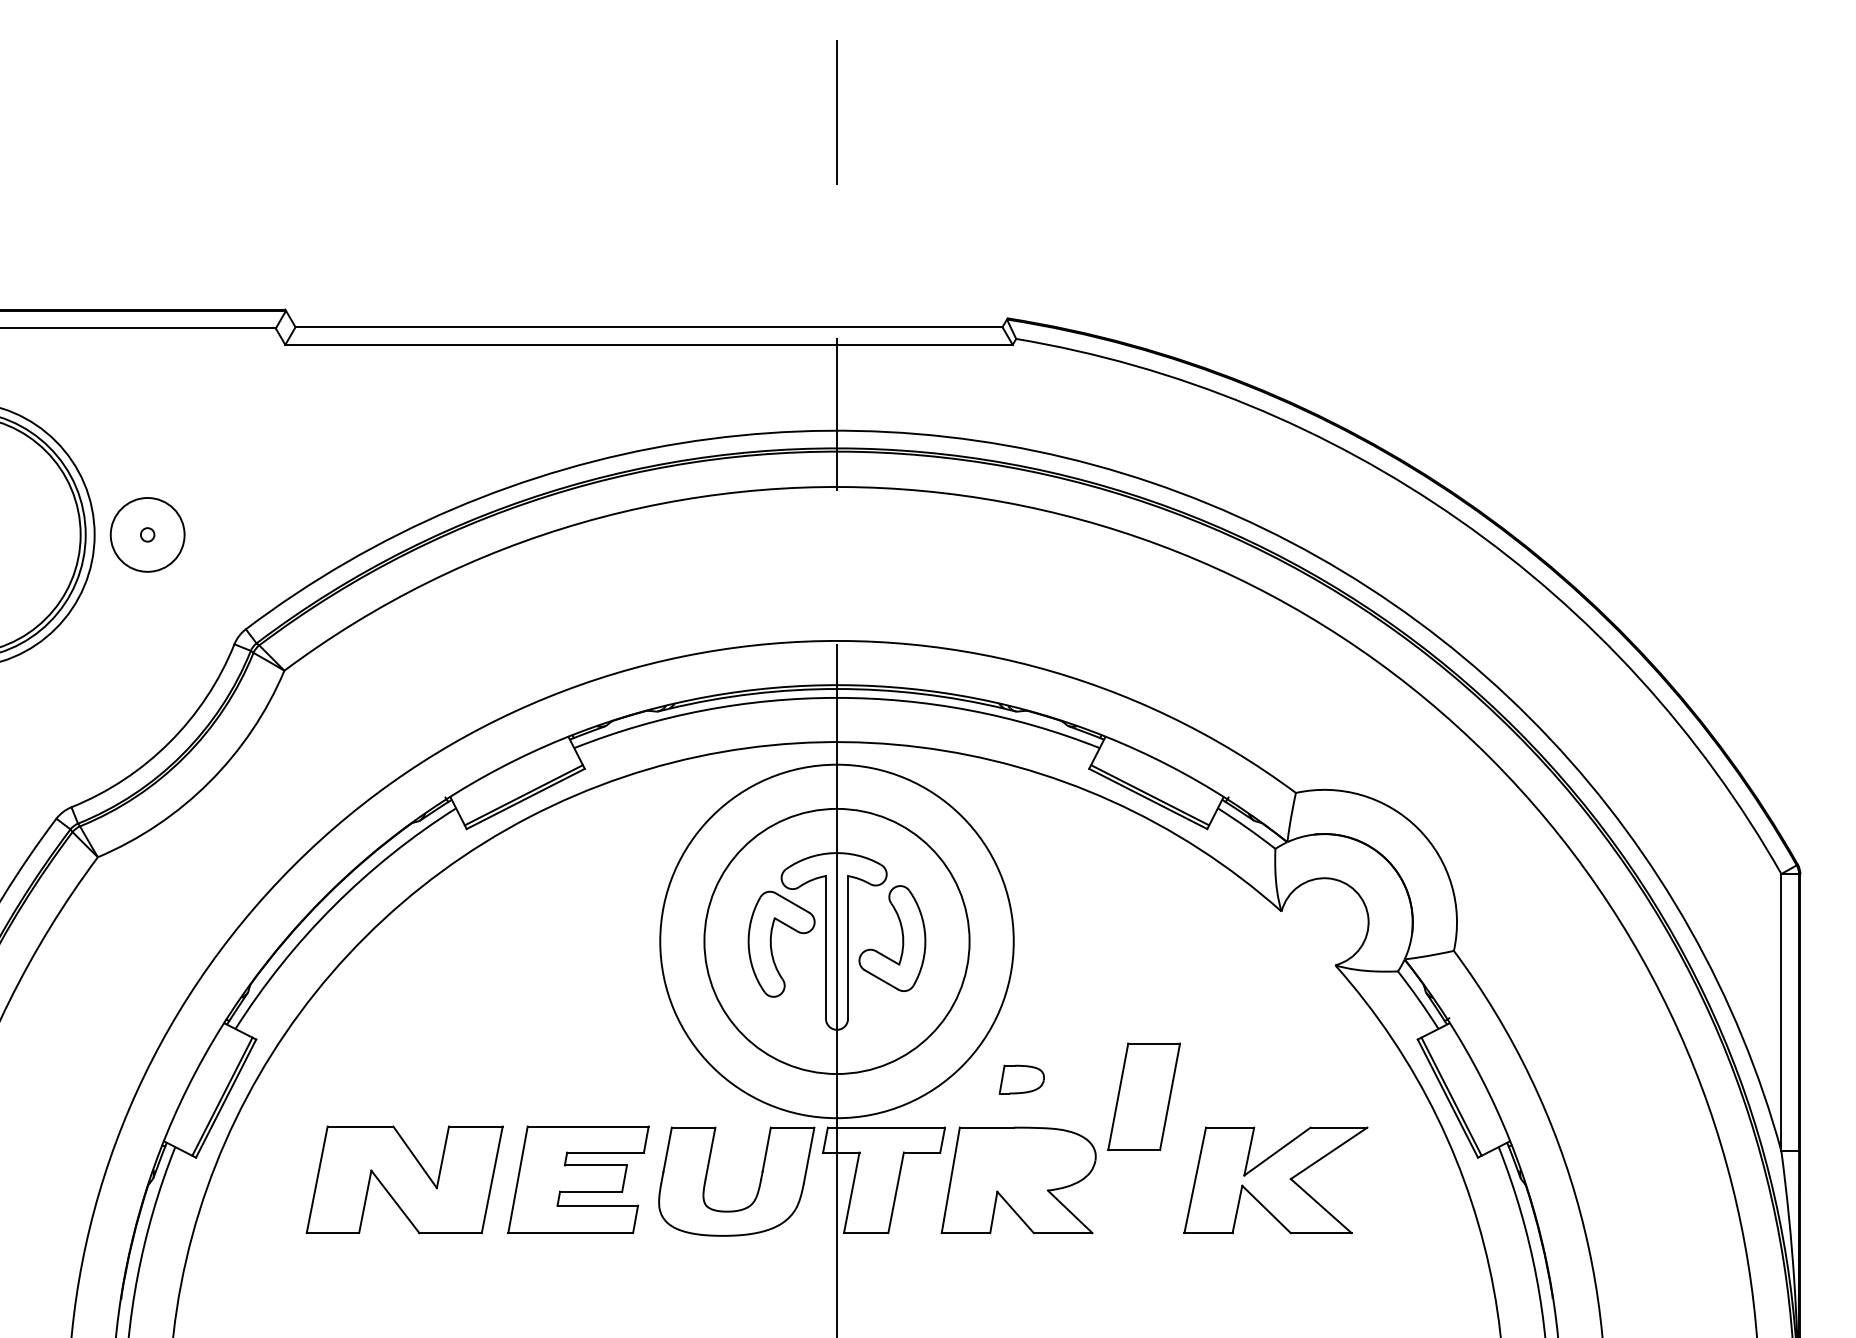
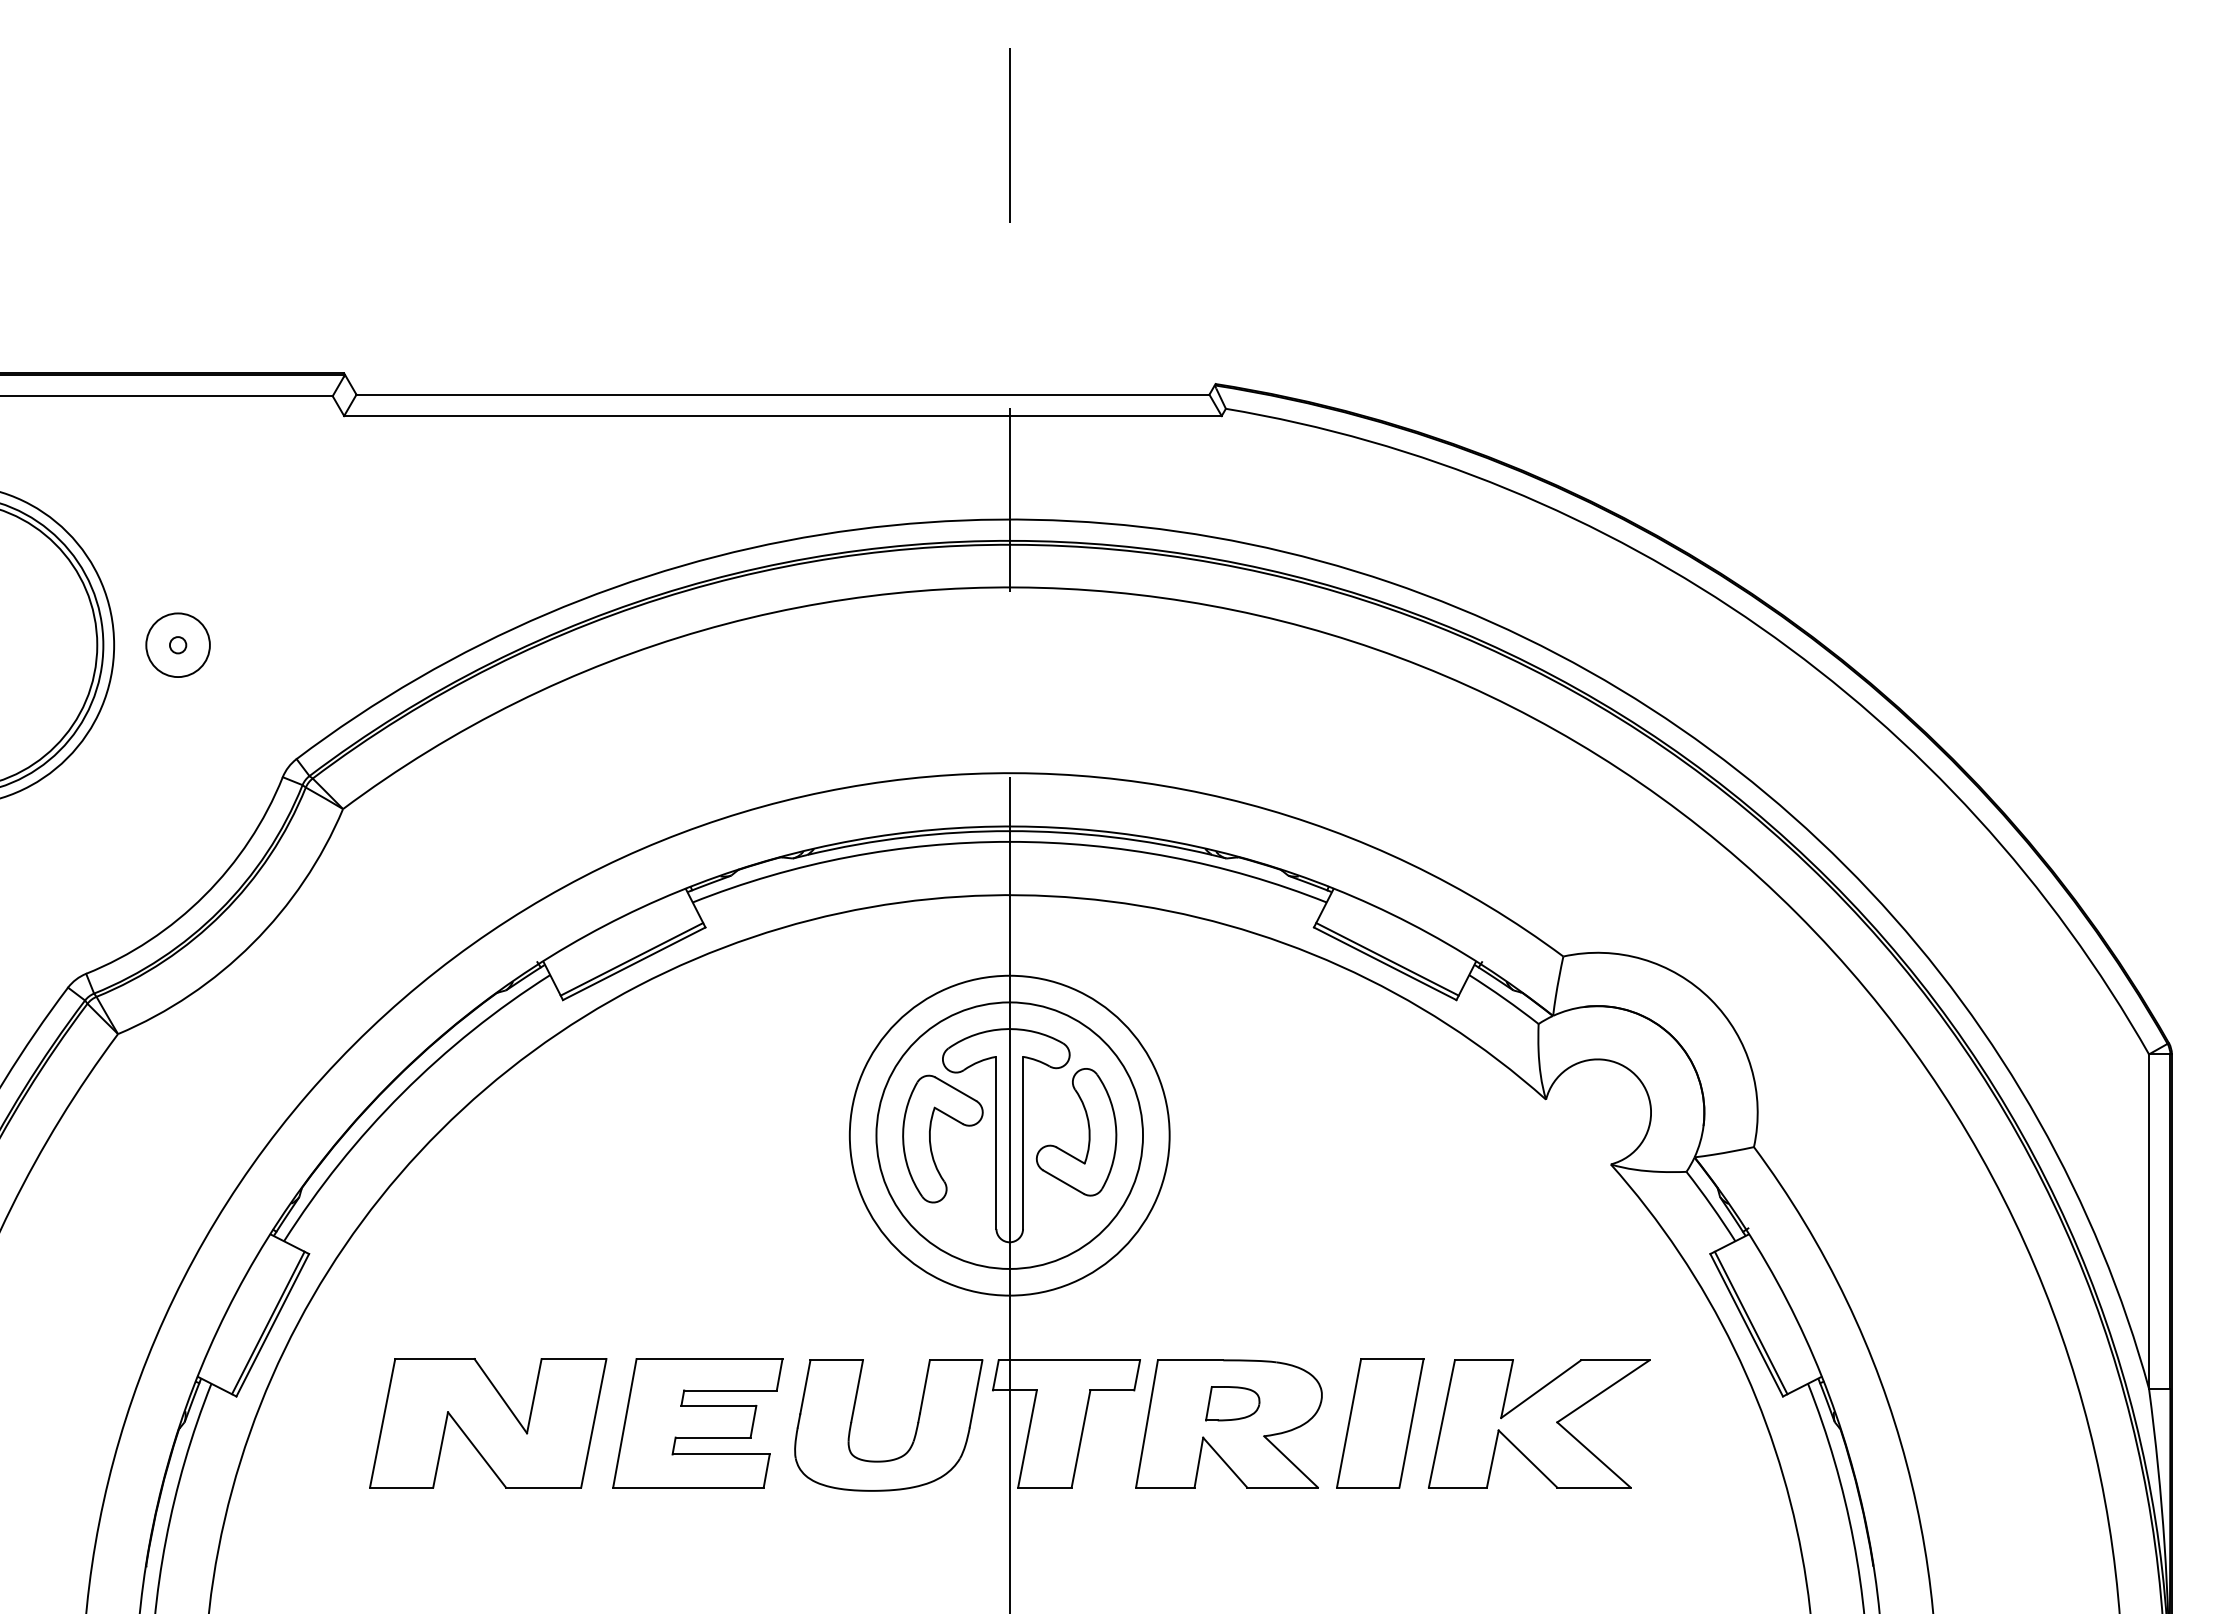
circle: (147, 534) -> (177, 644), size x0.71
circle: (836, 940) -> (1009, 1134), size x0.62
part: (1021, 1079) -> (1232, 1403), moved
part: (1143, 1096) -> (1379, 1422), moved

